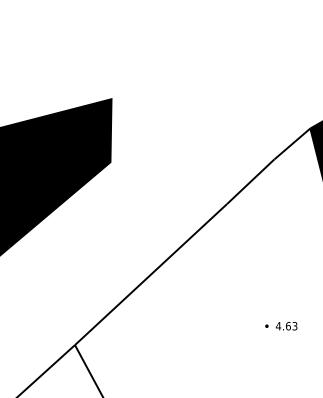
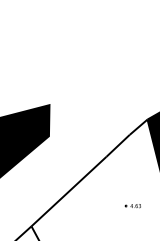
part: (279, 327) -> (132, 206), moved

